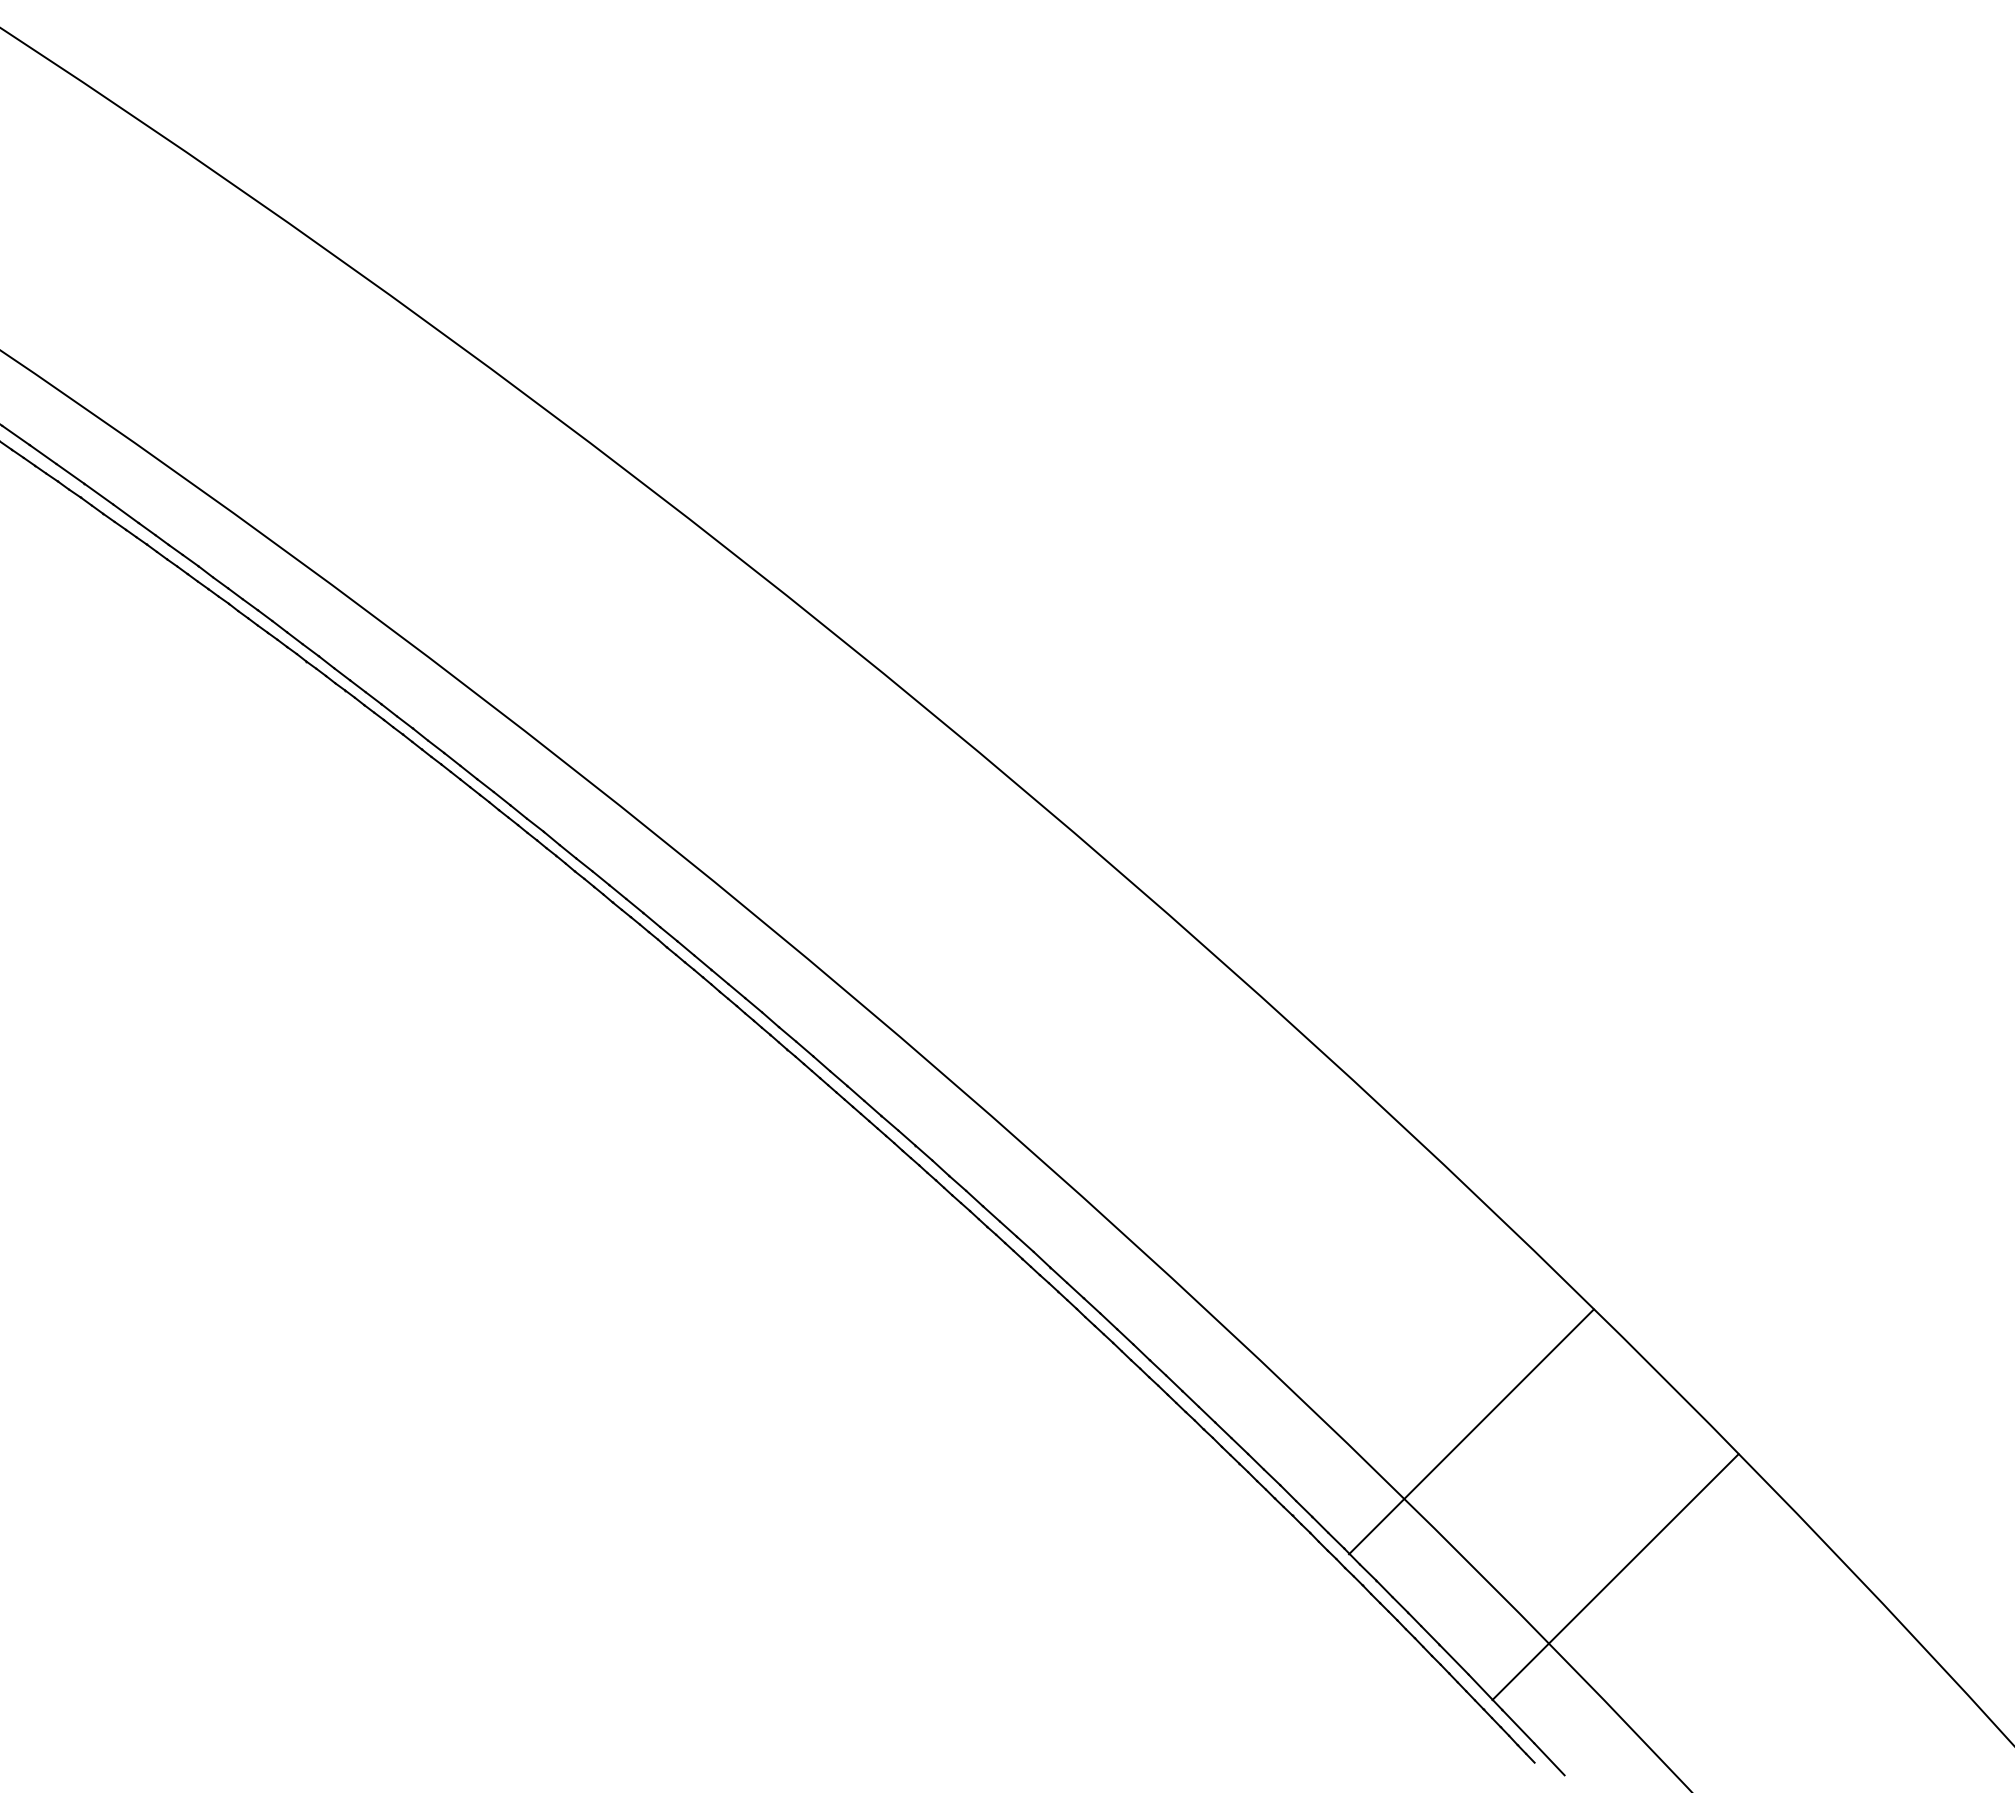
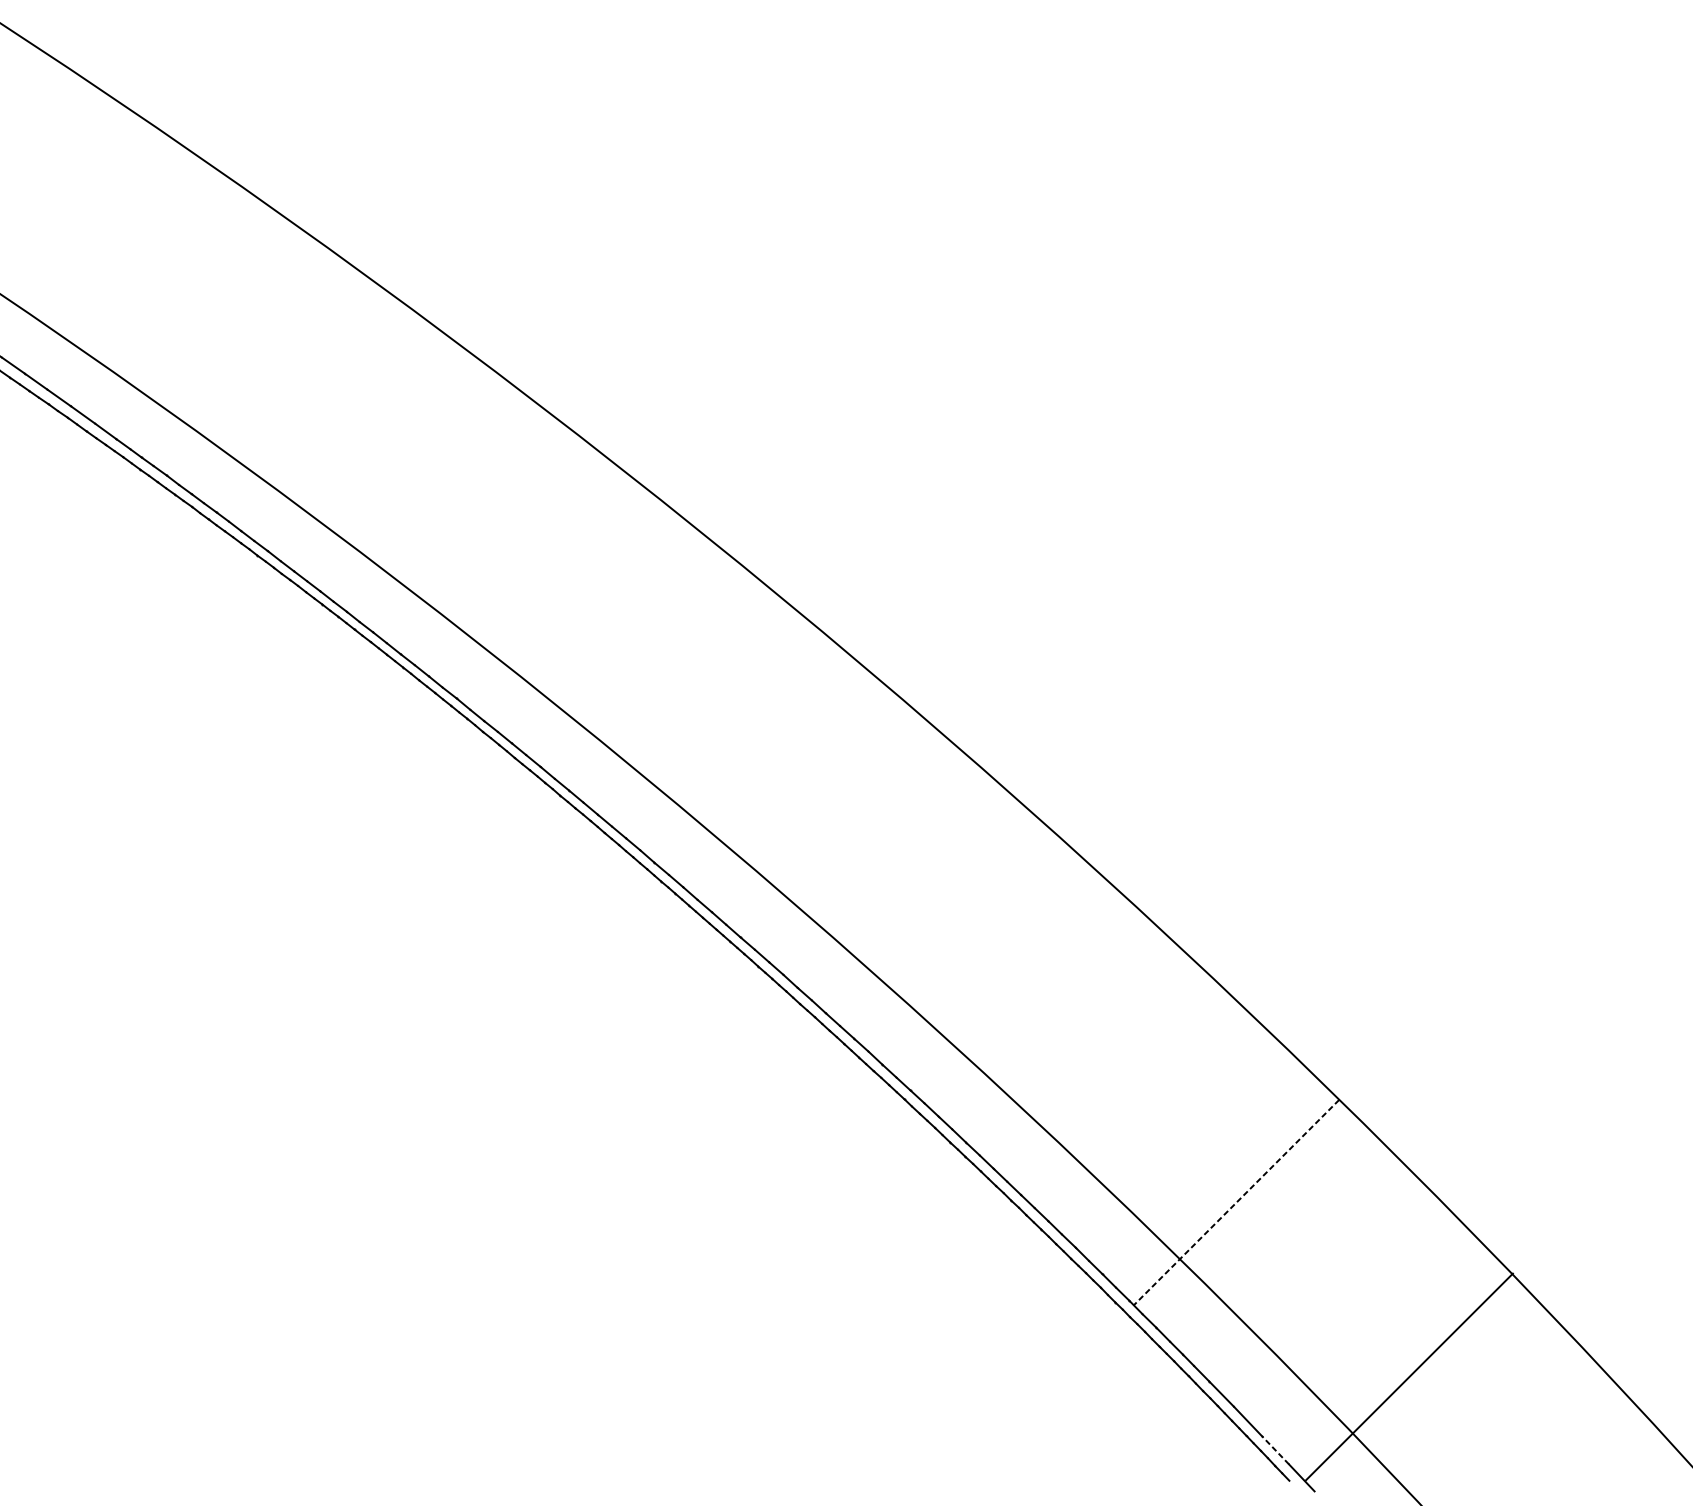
line: (1471, 1432) -> (1236, 1203), solid -> dashed
line: (1615, 1577) -> (1409, 1377), moved
line: (1517, 1726) -> (1275, 1450), solid -> dashed

